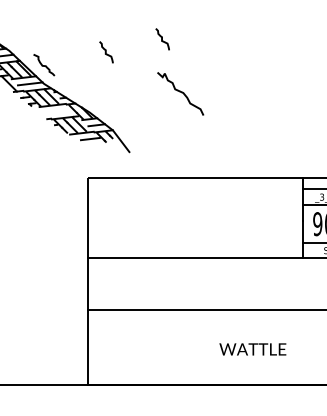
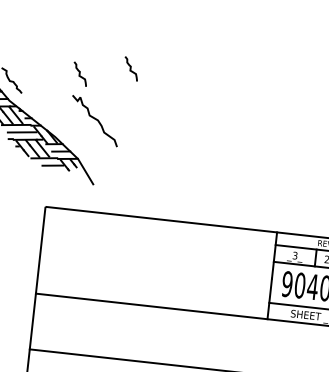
curve: (162, 39) -> (131, 69), moved
curve: (180, 92) -> (95, 119), moved
line: (58, 111) -> (21, 132), added

